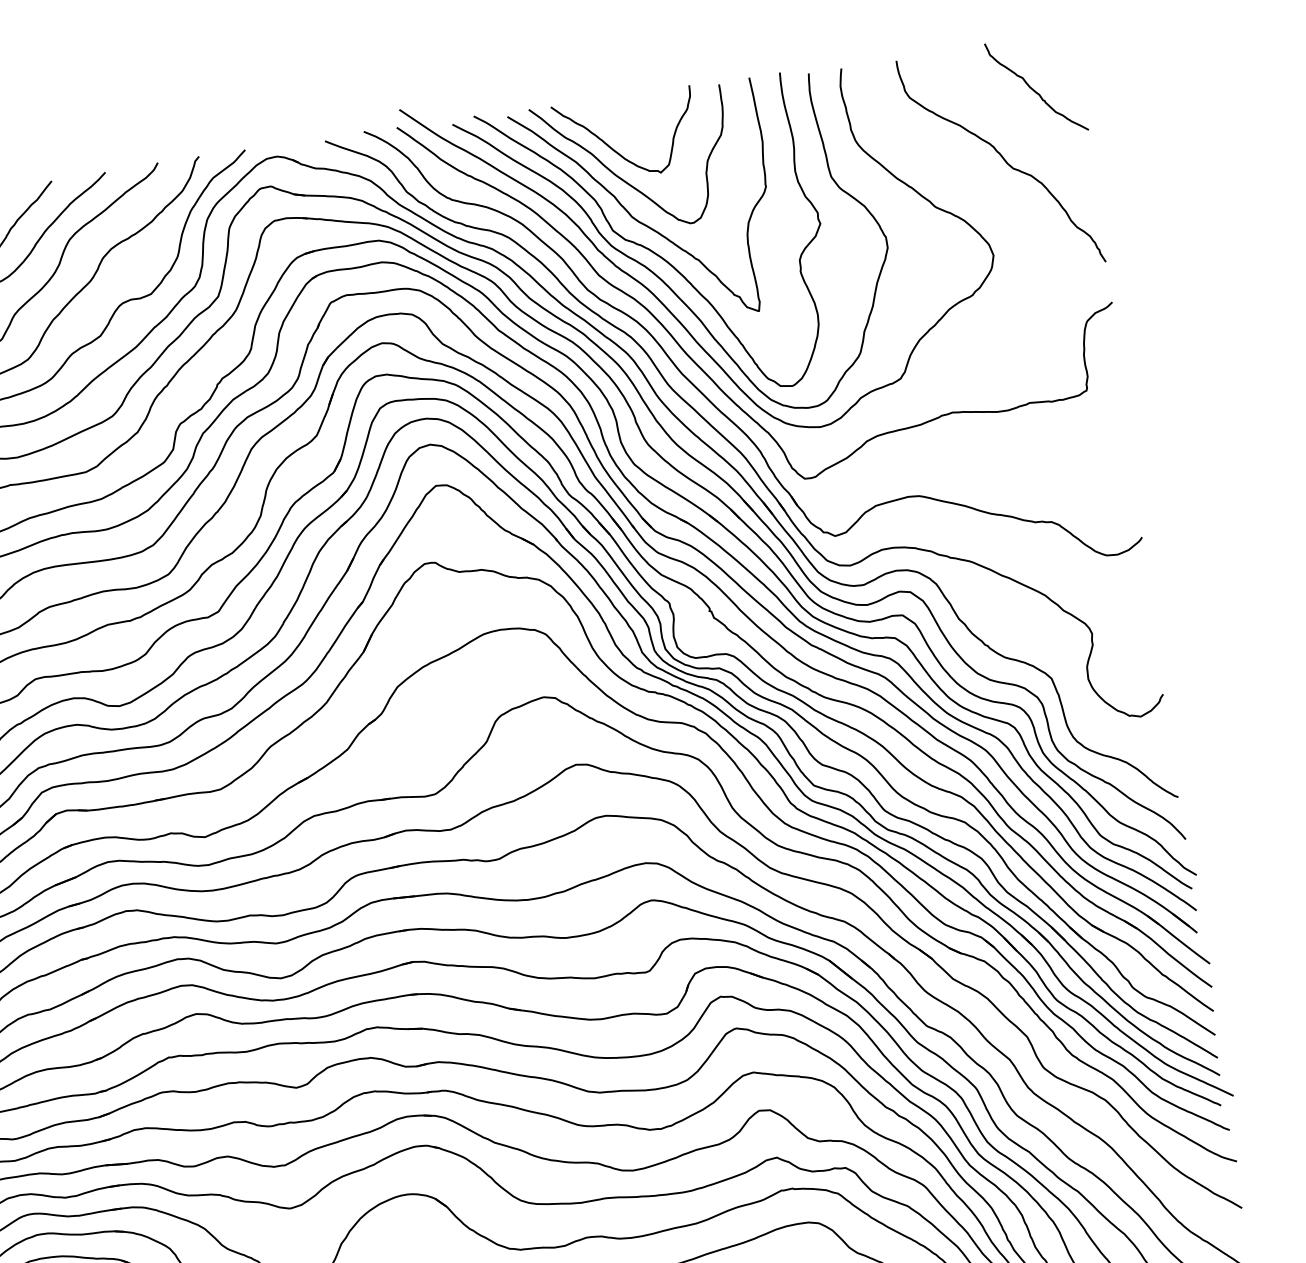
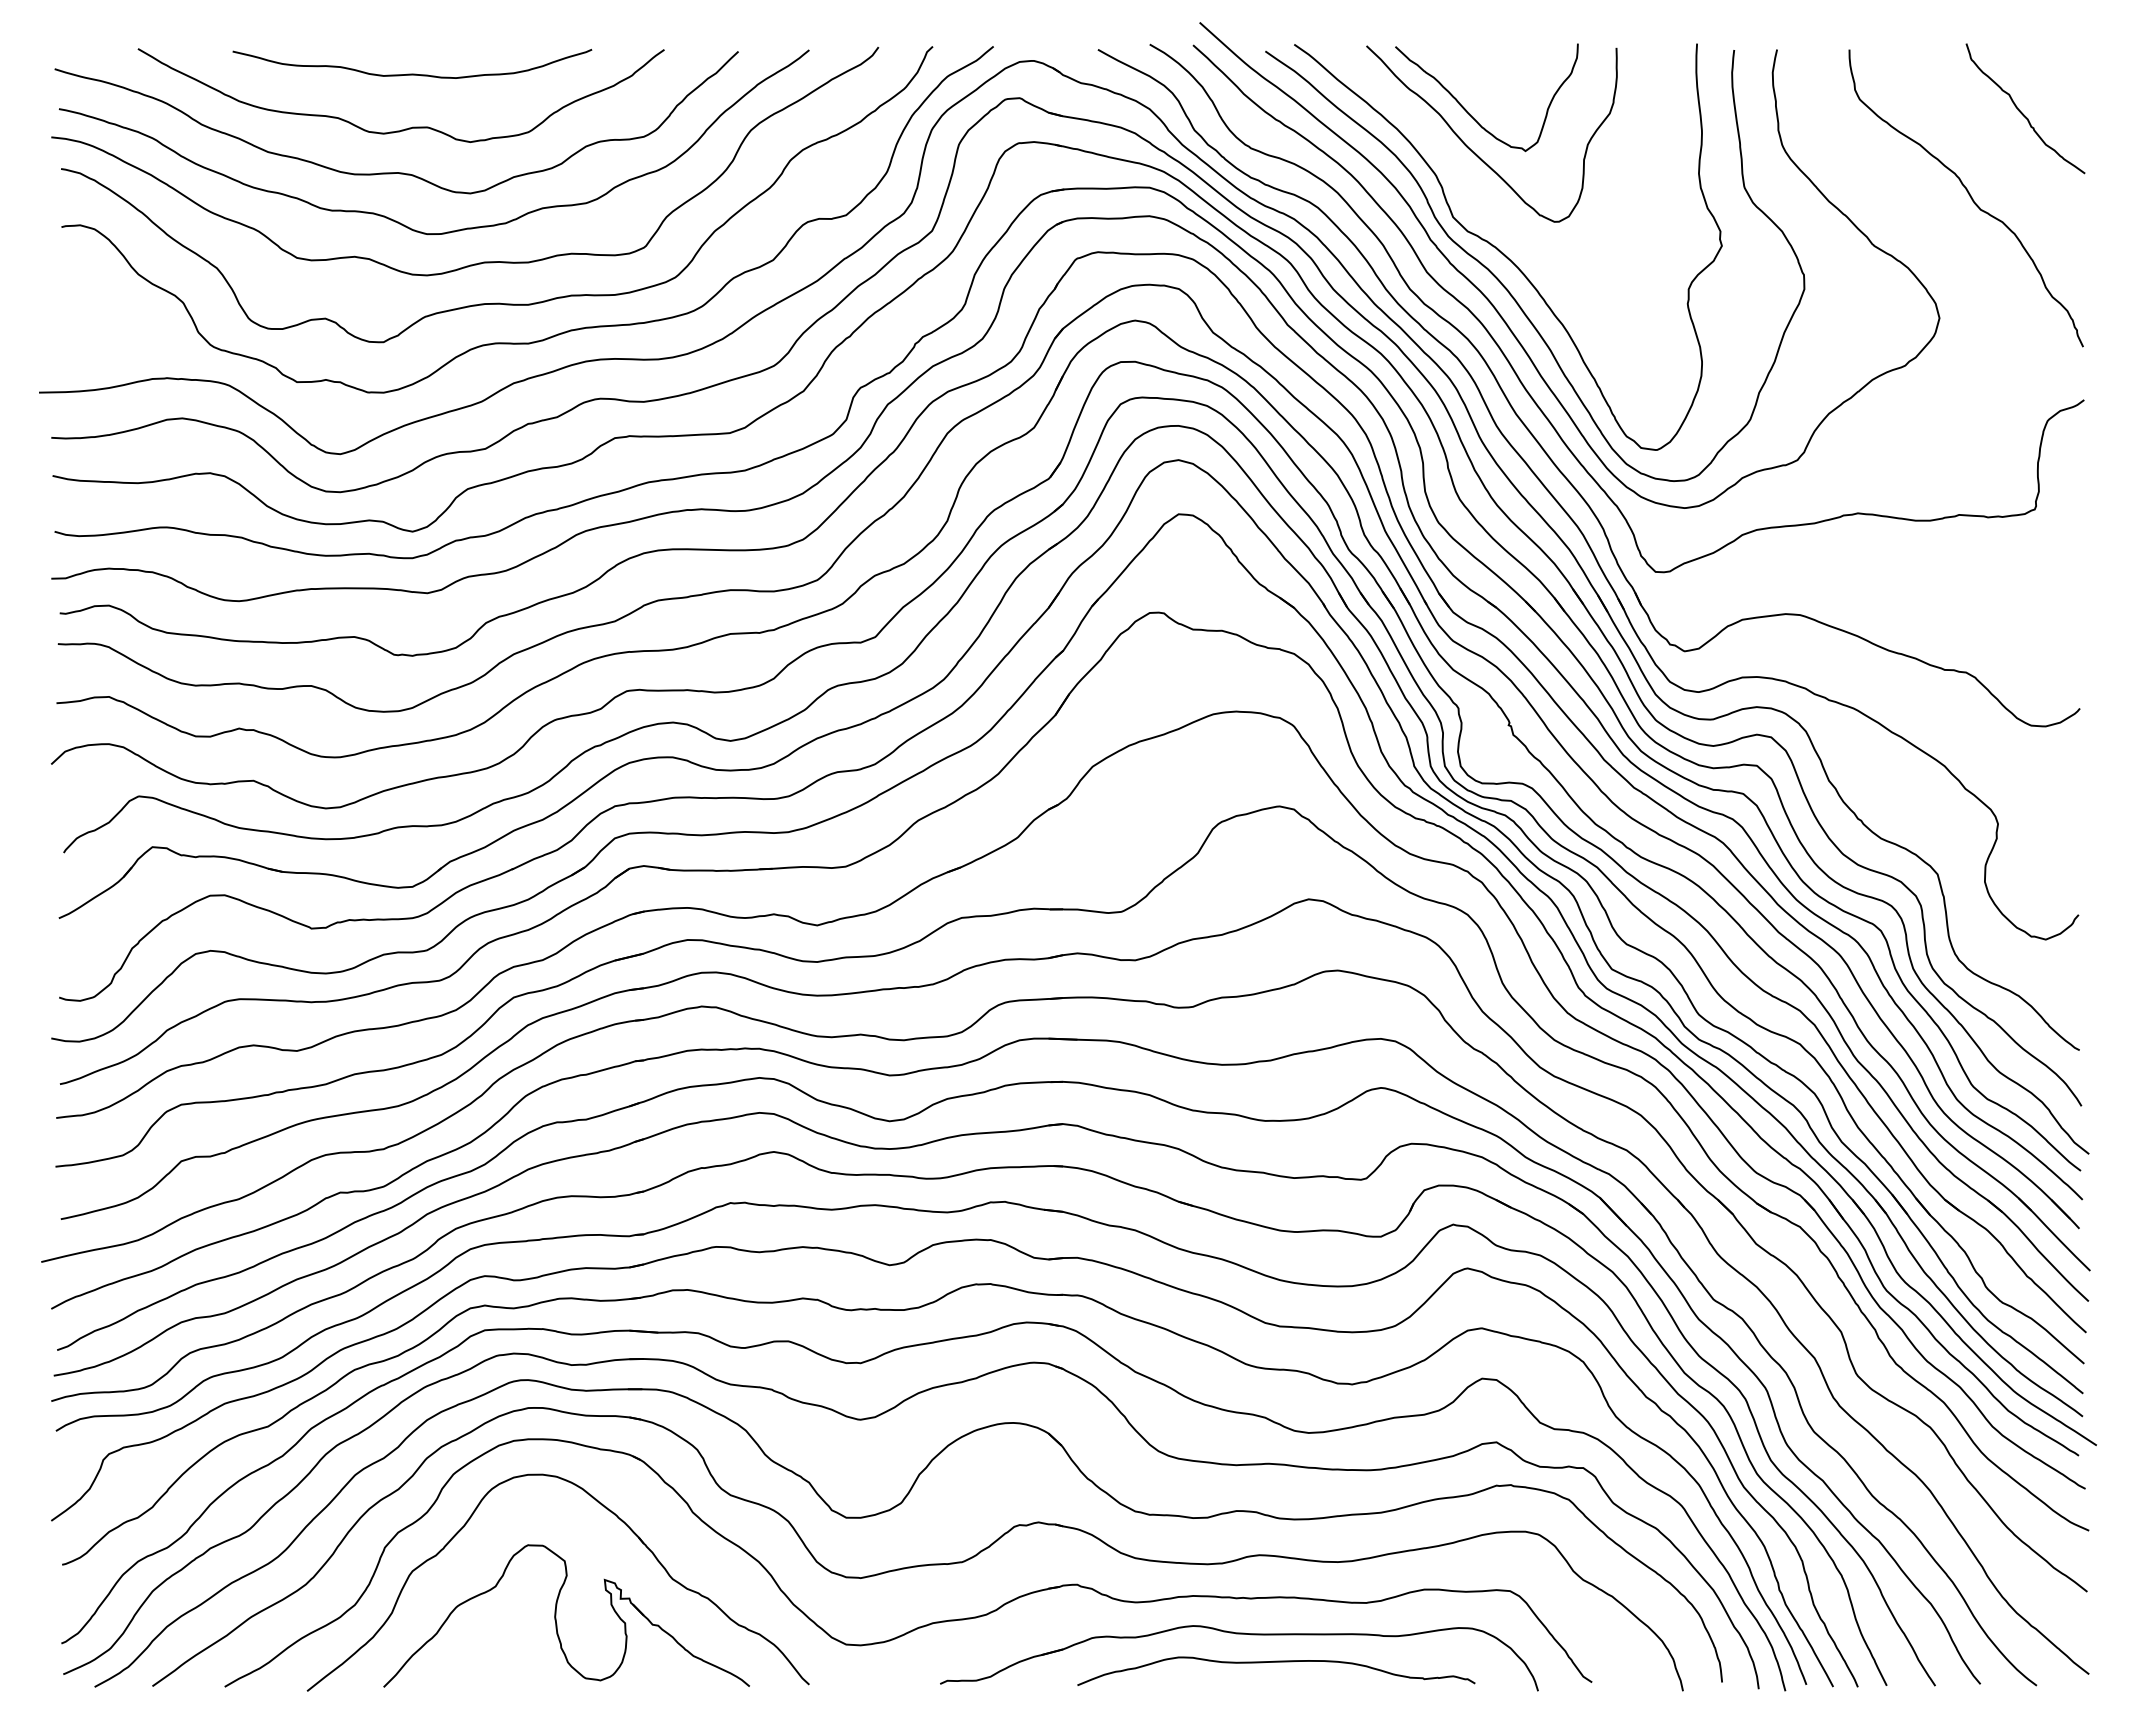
curve: (641, 222) -> (1491, 211), removed

